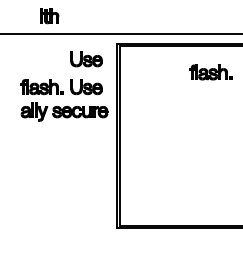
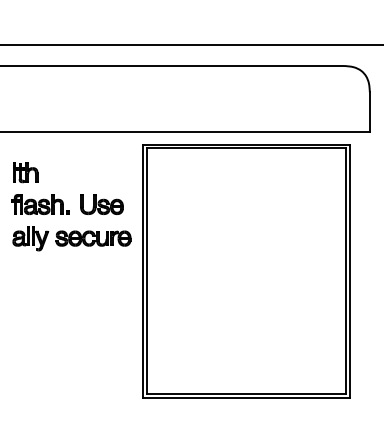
part: (49, 16) -> (25, 172), moved
part: (86, 59) -> (101, 166), removed
part: (210, 72) -> (271, 184), removed

